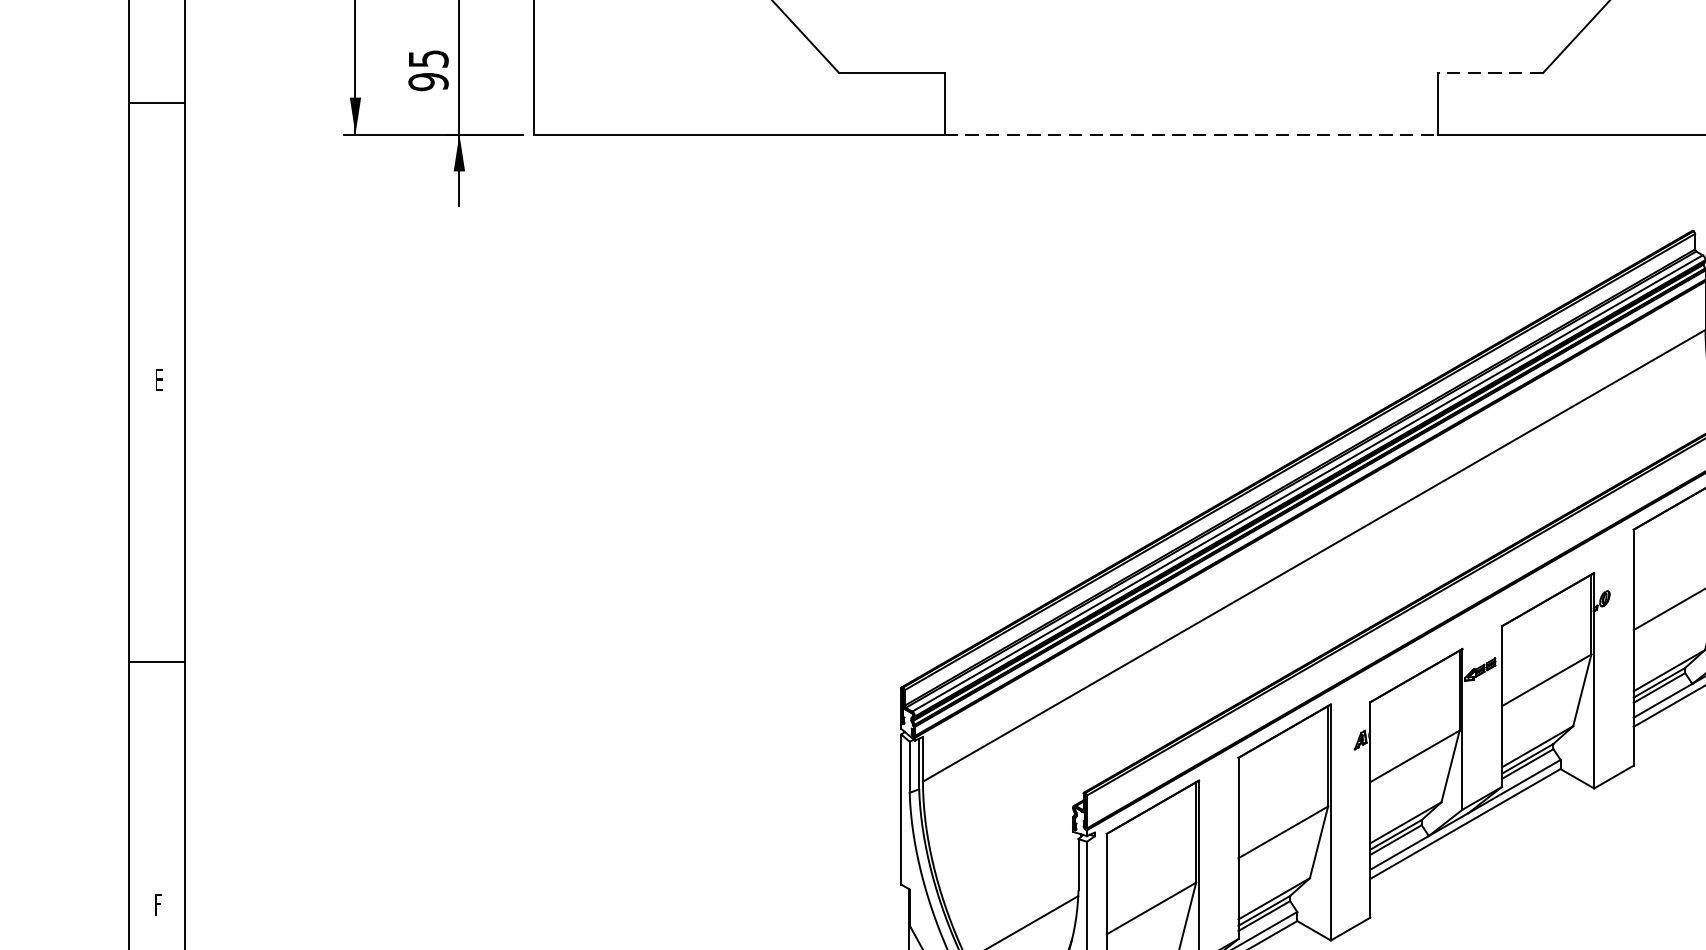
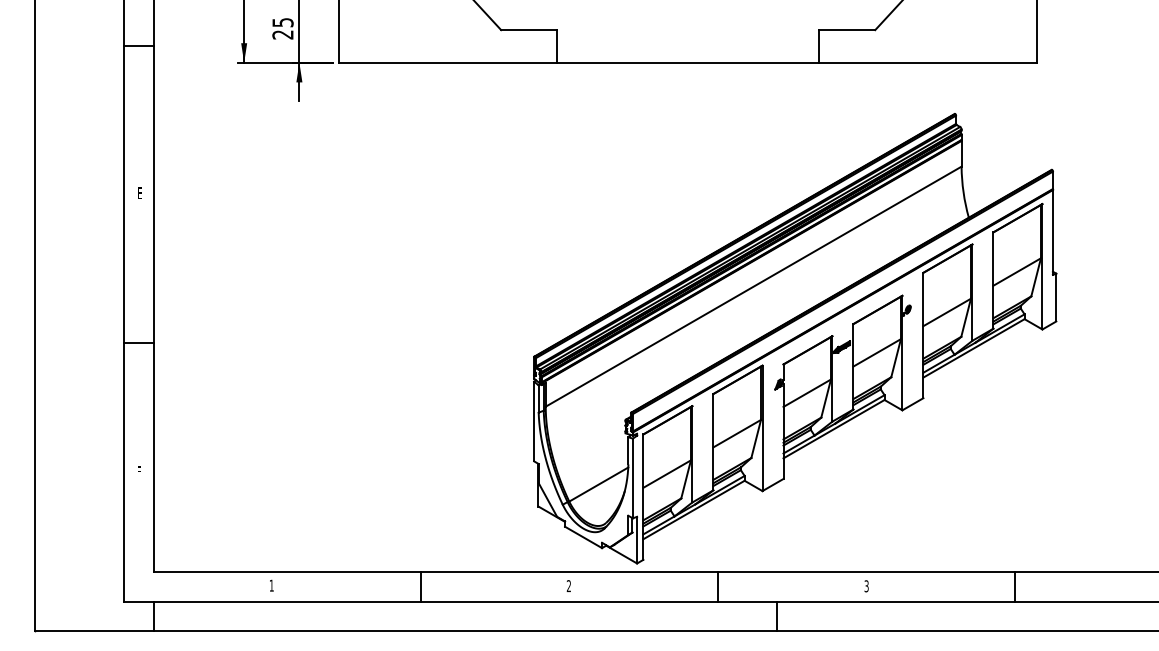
line: (1488, 73) -> (846, 30), dashed -> solid
text: (427, 81) -> (282, 34), 95 -> 25
line: (1191, 133) -> (688, 62), dashed -> solid

